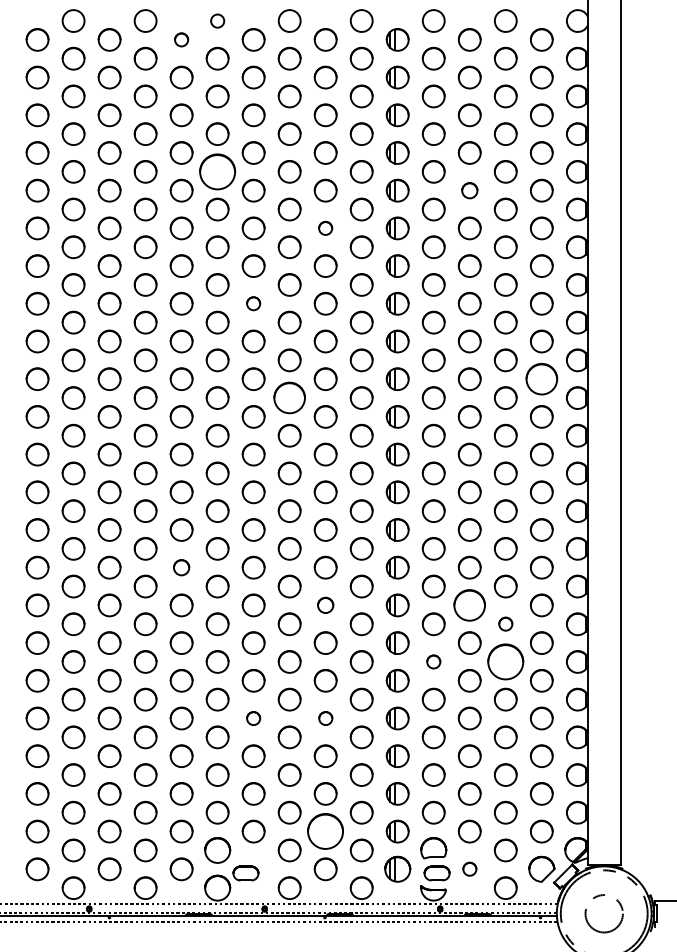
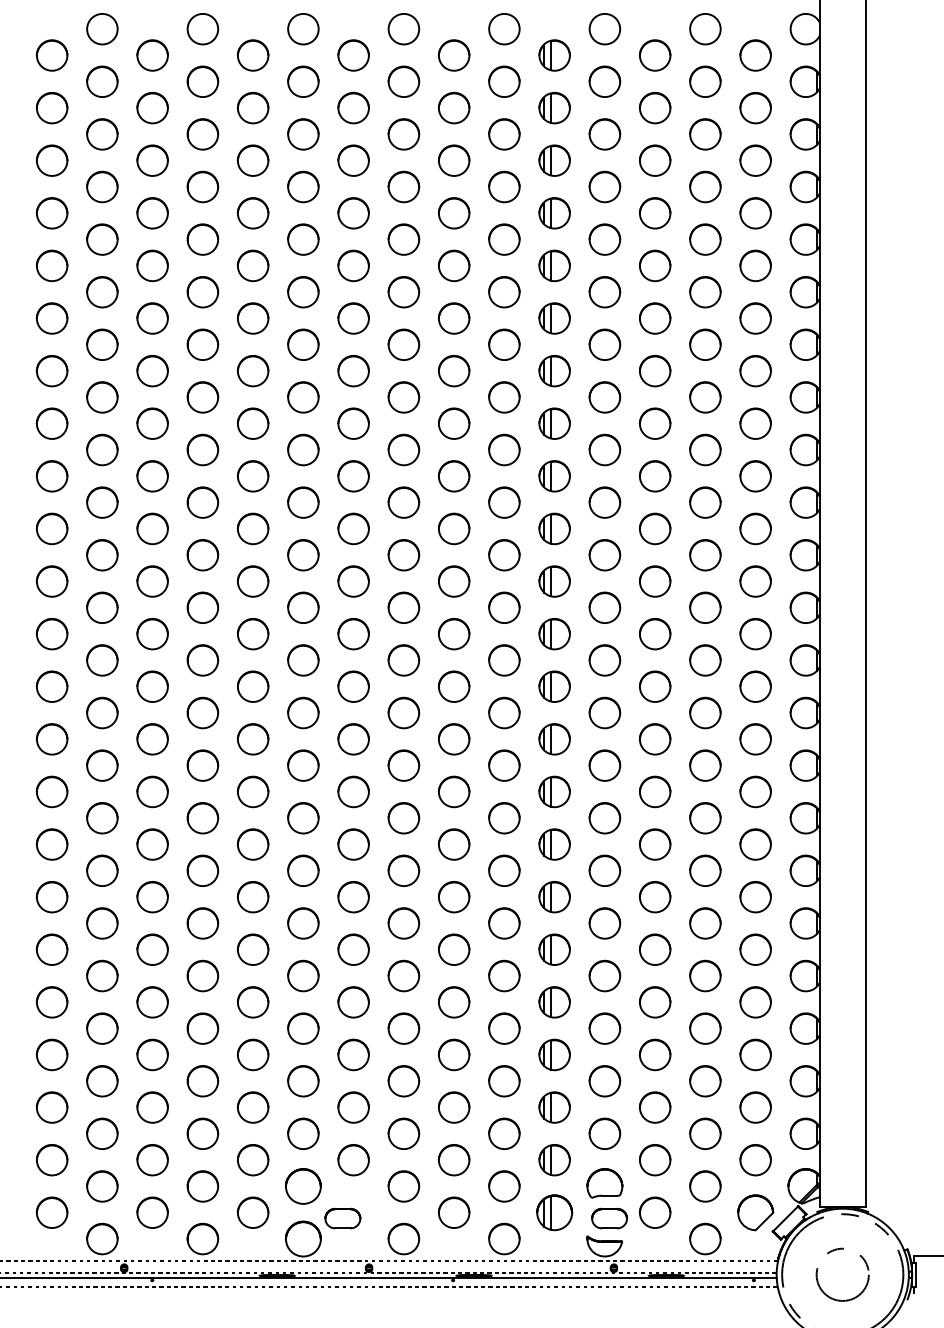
circle: (217, 21) -> (303, 29), size x1.67
part: (181, 39) -> (252, 55), size x1.67
circle: (217, 171) -> (303, 239), size x0.62
part: (470, 190) -> (655, 265), size x1.43
part: (325, 228) -> (453, 318), size x1.67
circle: (253, 303) -> (353, 423), size x1.67
part: (541, 378) -> (755, 528), size x0.71
part: (289, 398) -> (403, 555), size x0.71
part: (181, 567) -> (252, 791), size x1.43
part: (325, 605) -> (453, 844), size x1.43
circle: (470, 605) -> (655, 844), size x0.71
circle: (505, 623) -> (705, 870), size x1.67
part: (433, 661) -> (604, 923), size x1.67
circle: (505, 661) -> (705, 923), size x0.62
circle: (253, 718) -> (353, 1002), size x1.67
circle: (325, 718) -> (454, 1002), size x1.67
circle: (325, 831) -> (454, 1160), size x0.62
circle: (470, 869) -> (655, 1212), size x1.67

